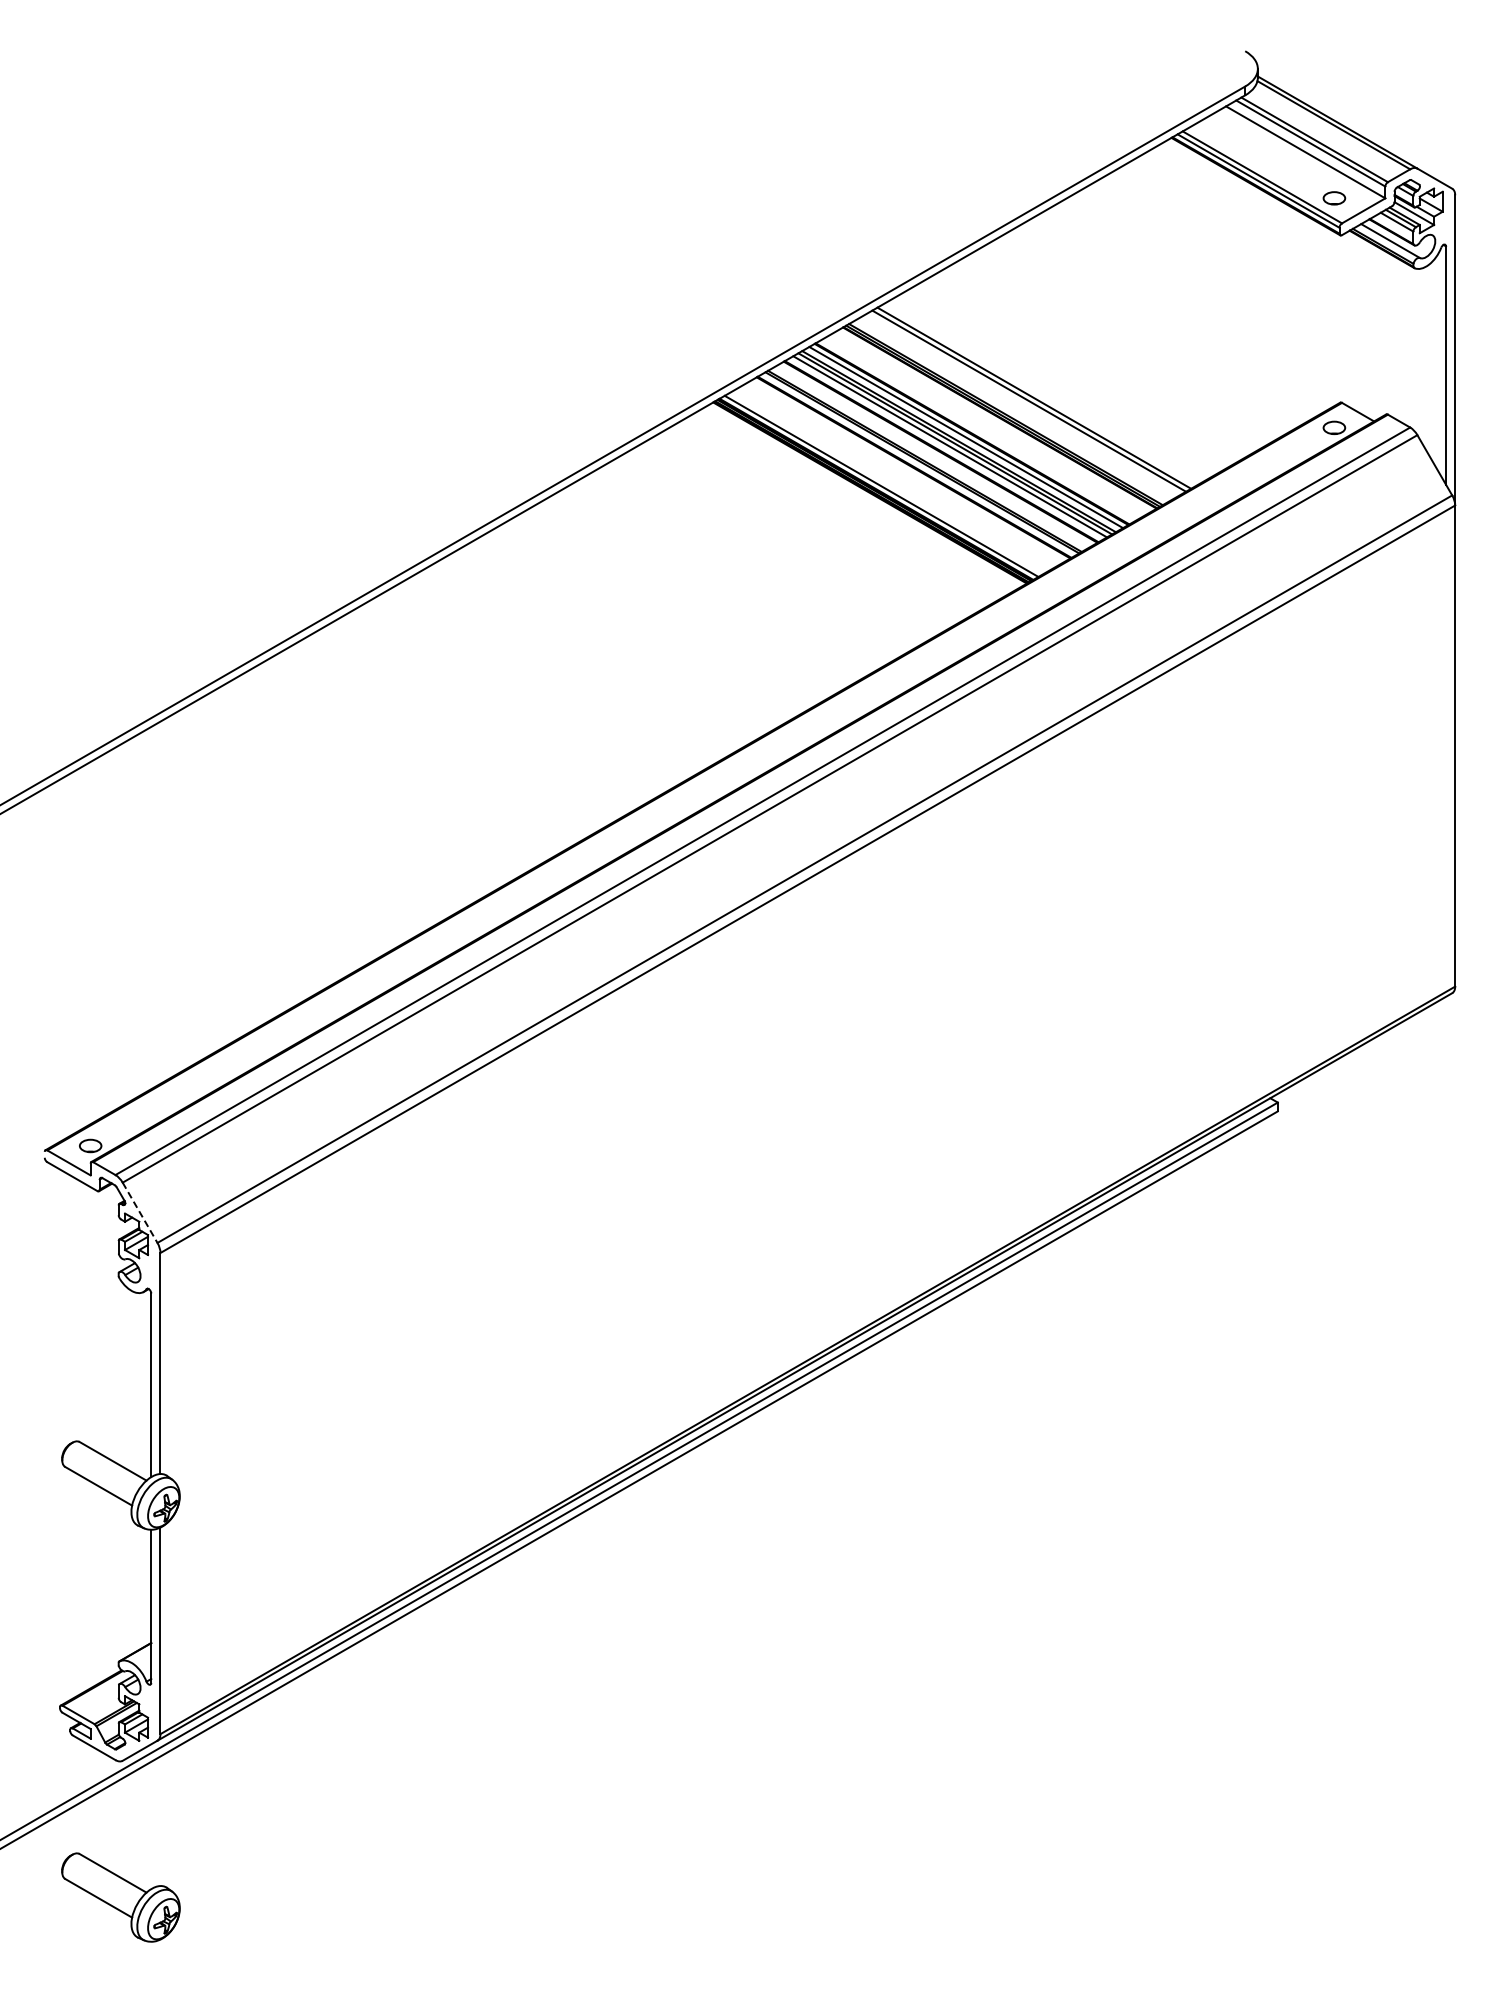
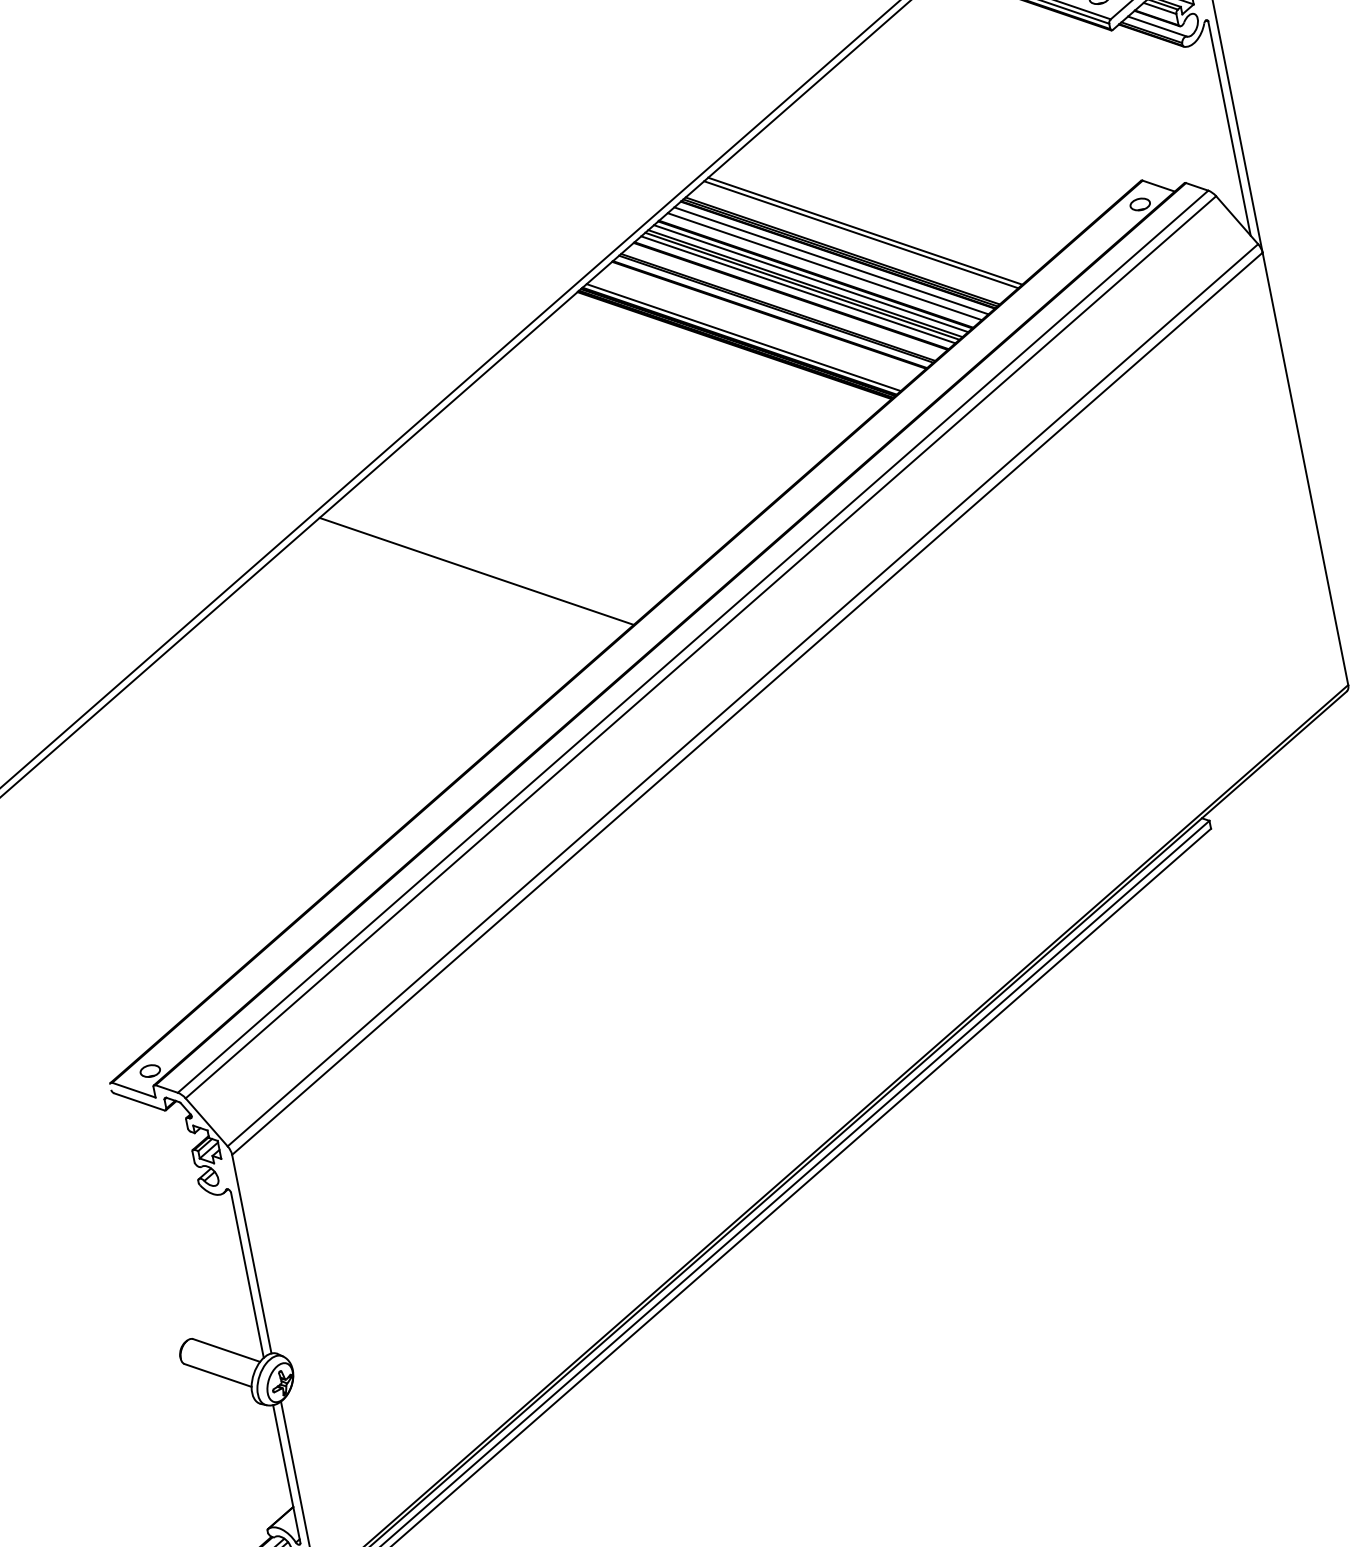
line: (991, 422) -> (831, 260), added
line: (983, 427) -> (824, 266), added
line: (545, 679) -> (476, 570), added
line: (140, 1212) -> (206, 1122), dashed -> solid

